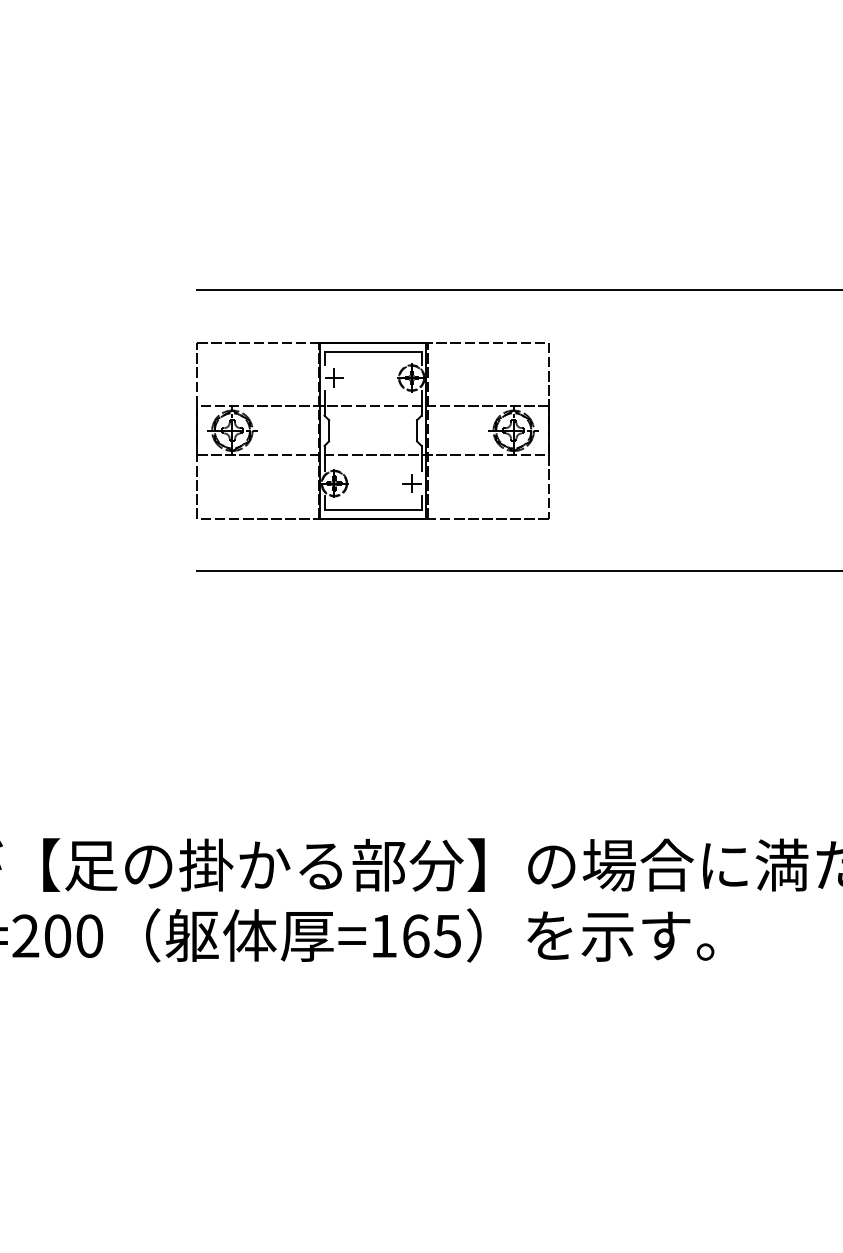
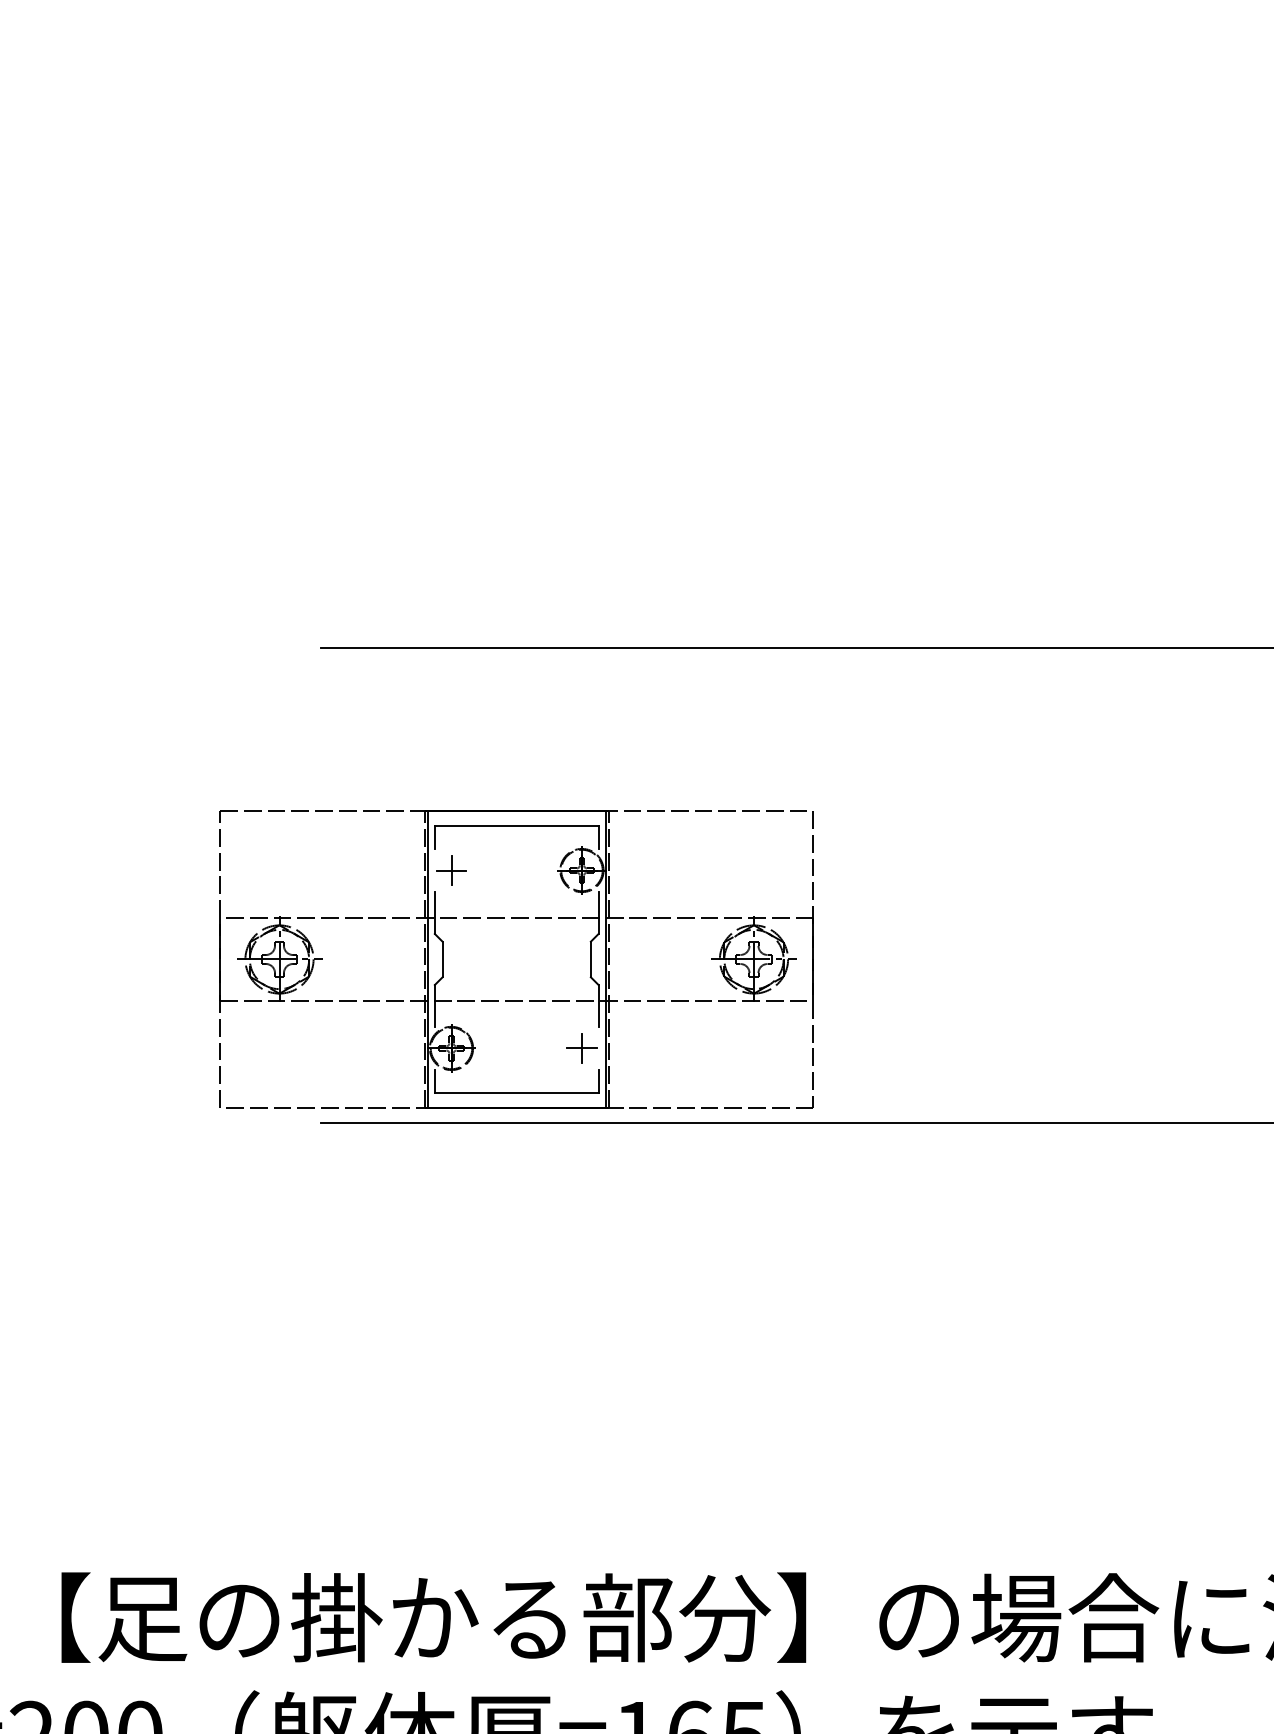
part: (372, 430) -> (515, 958), moved

